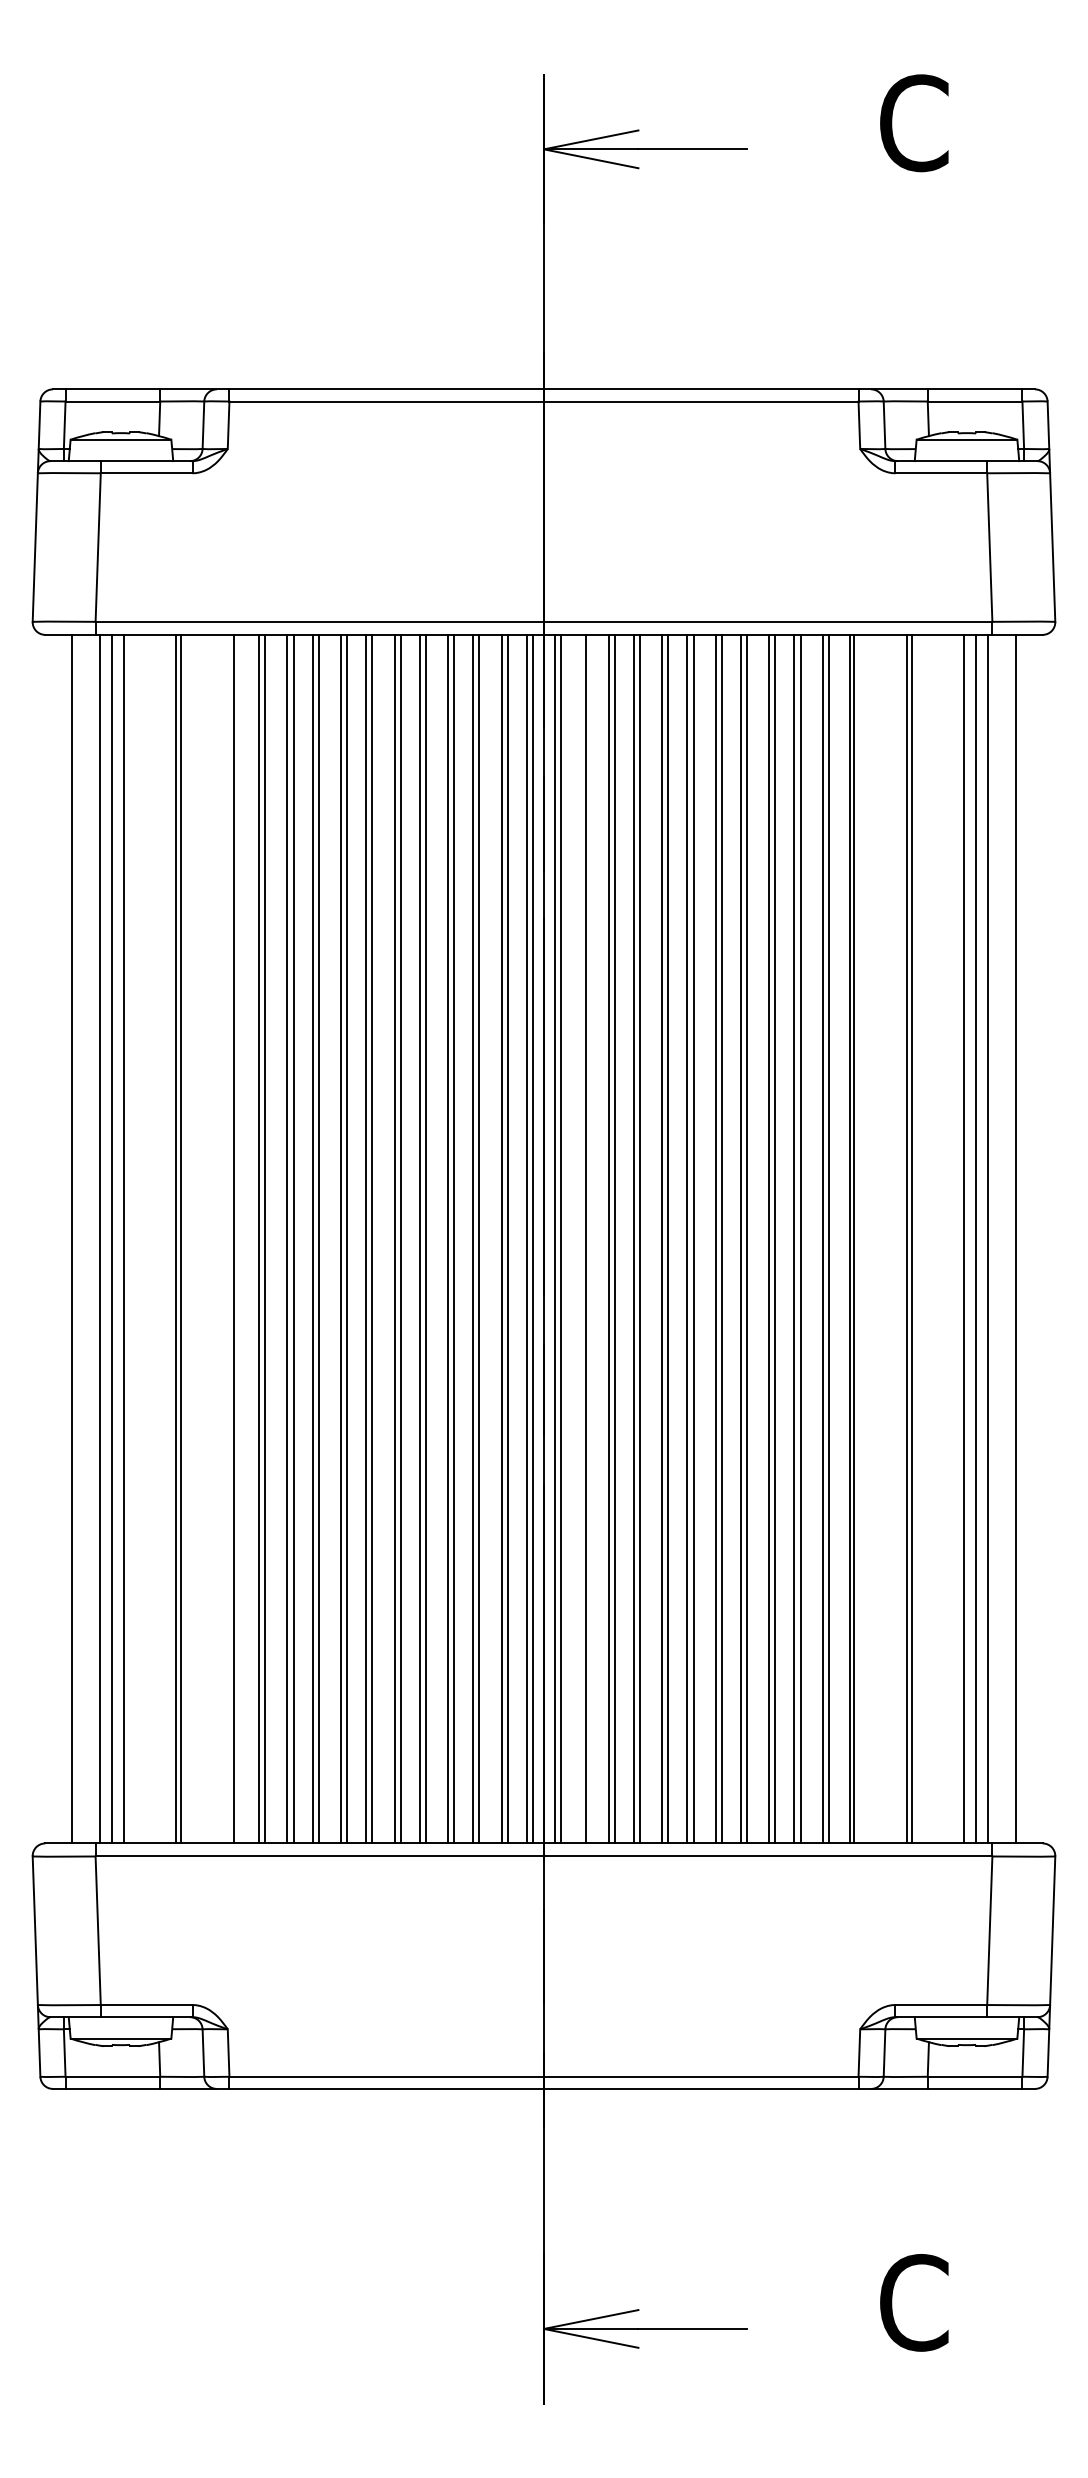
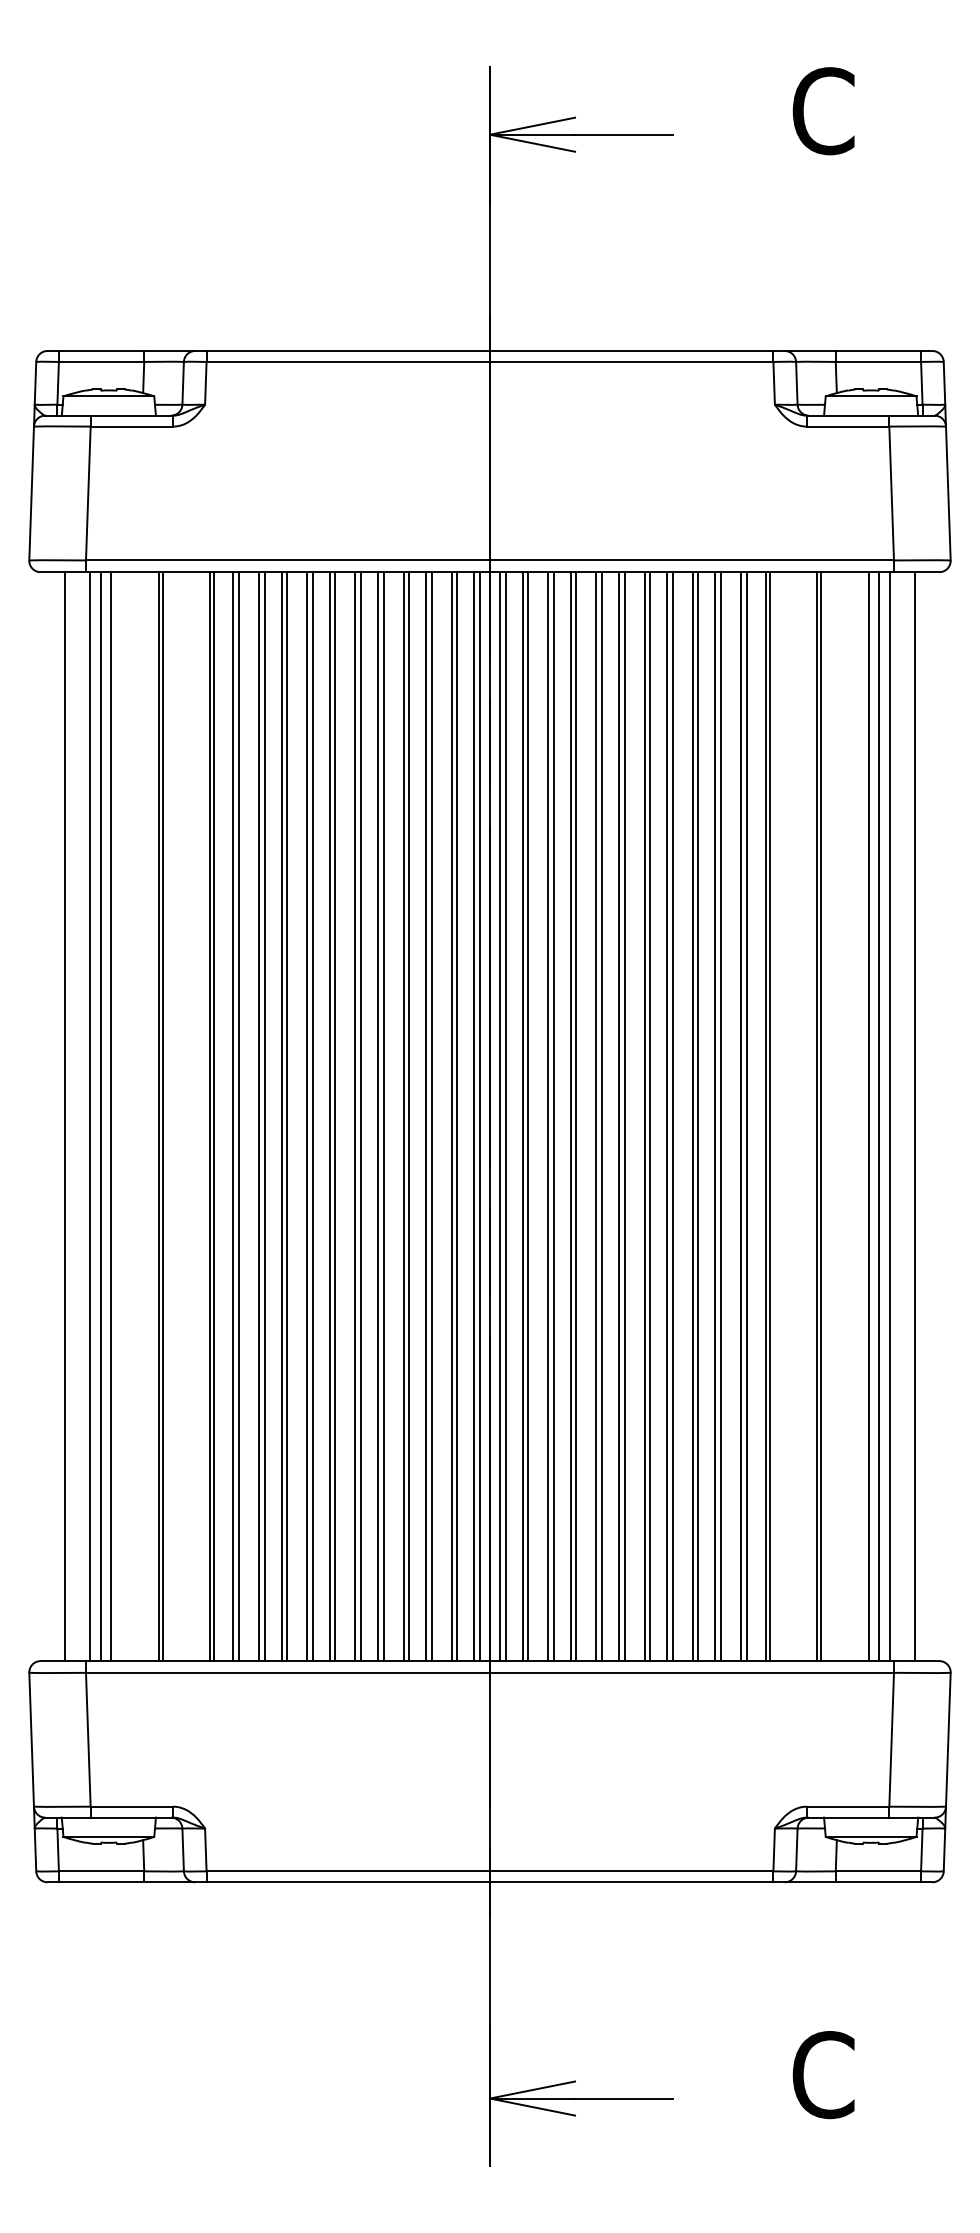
line: (238, 1238) -> (214, 1116), added
line: (580, 1238) -> (522, 1116), added

